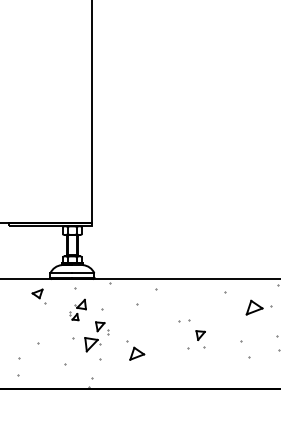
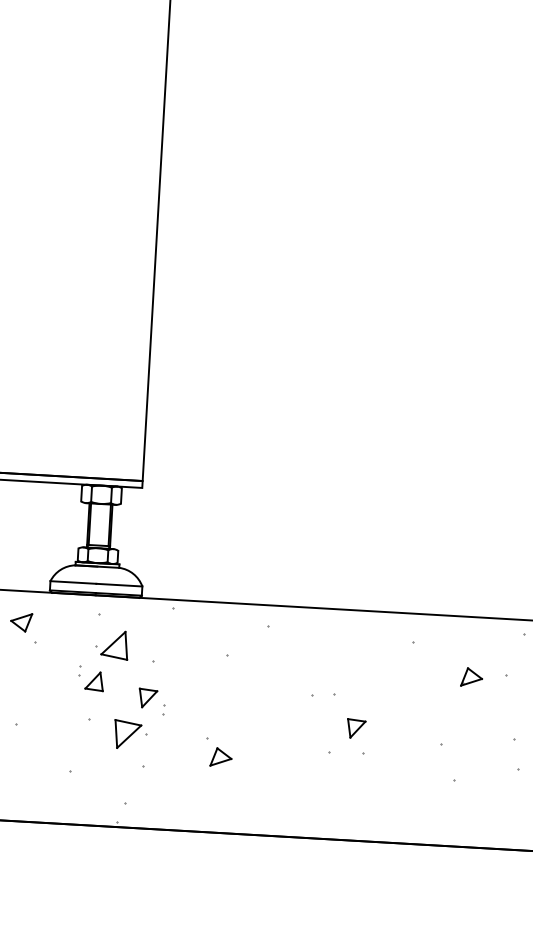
part: (254, 307) -> (471, 676), size x0.62
part: (78, 309) -> (104, 659), size x1.43
part: (135, 350) -> (218, 752), size x0.71

